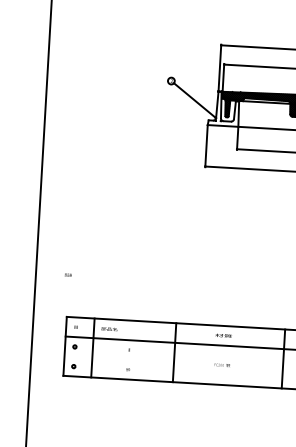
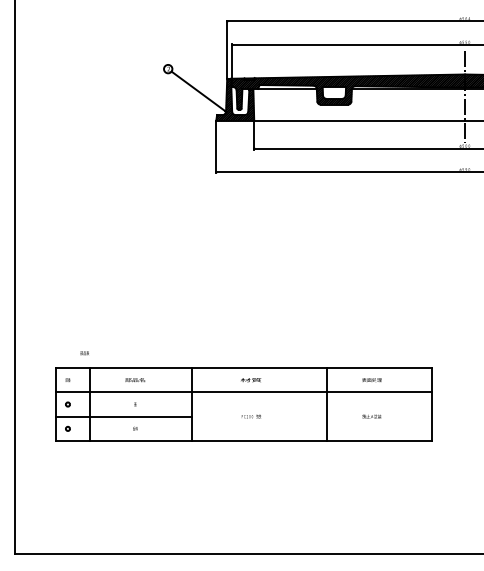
hatch: (224, 108) -> (235, 99), added
text: (68, 275) -> (84, 353), moved
text: (109, 329) -> (135, 380), moved
line: (119, 359) -> (123, 416), added

